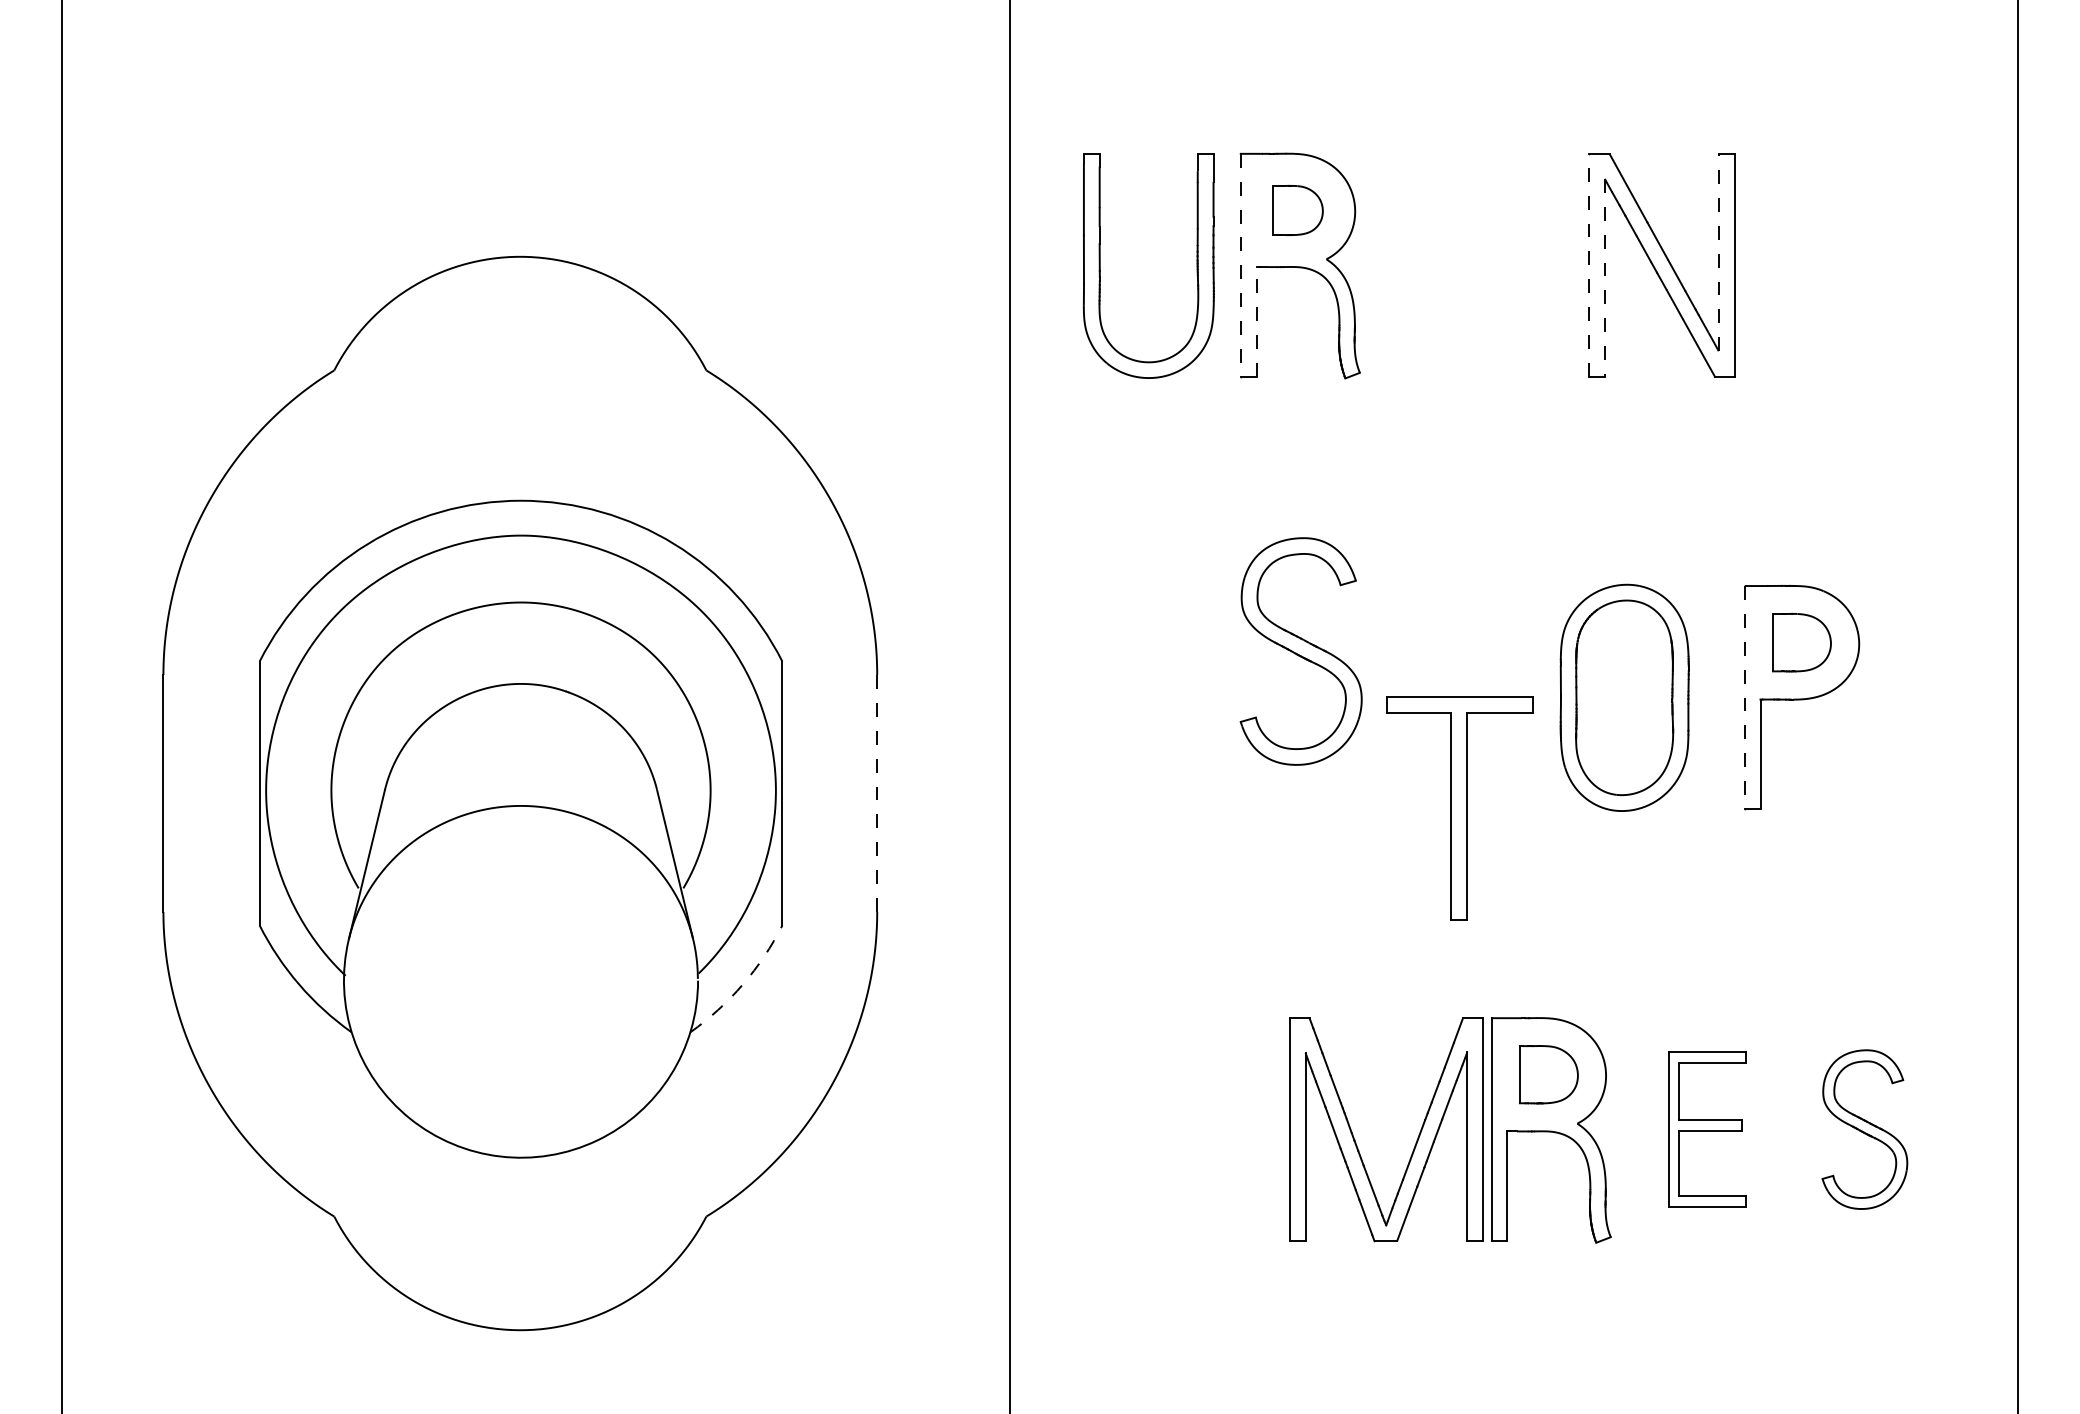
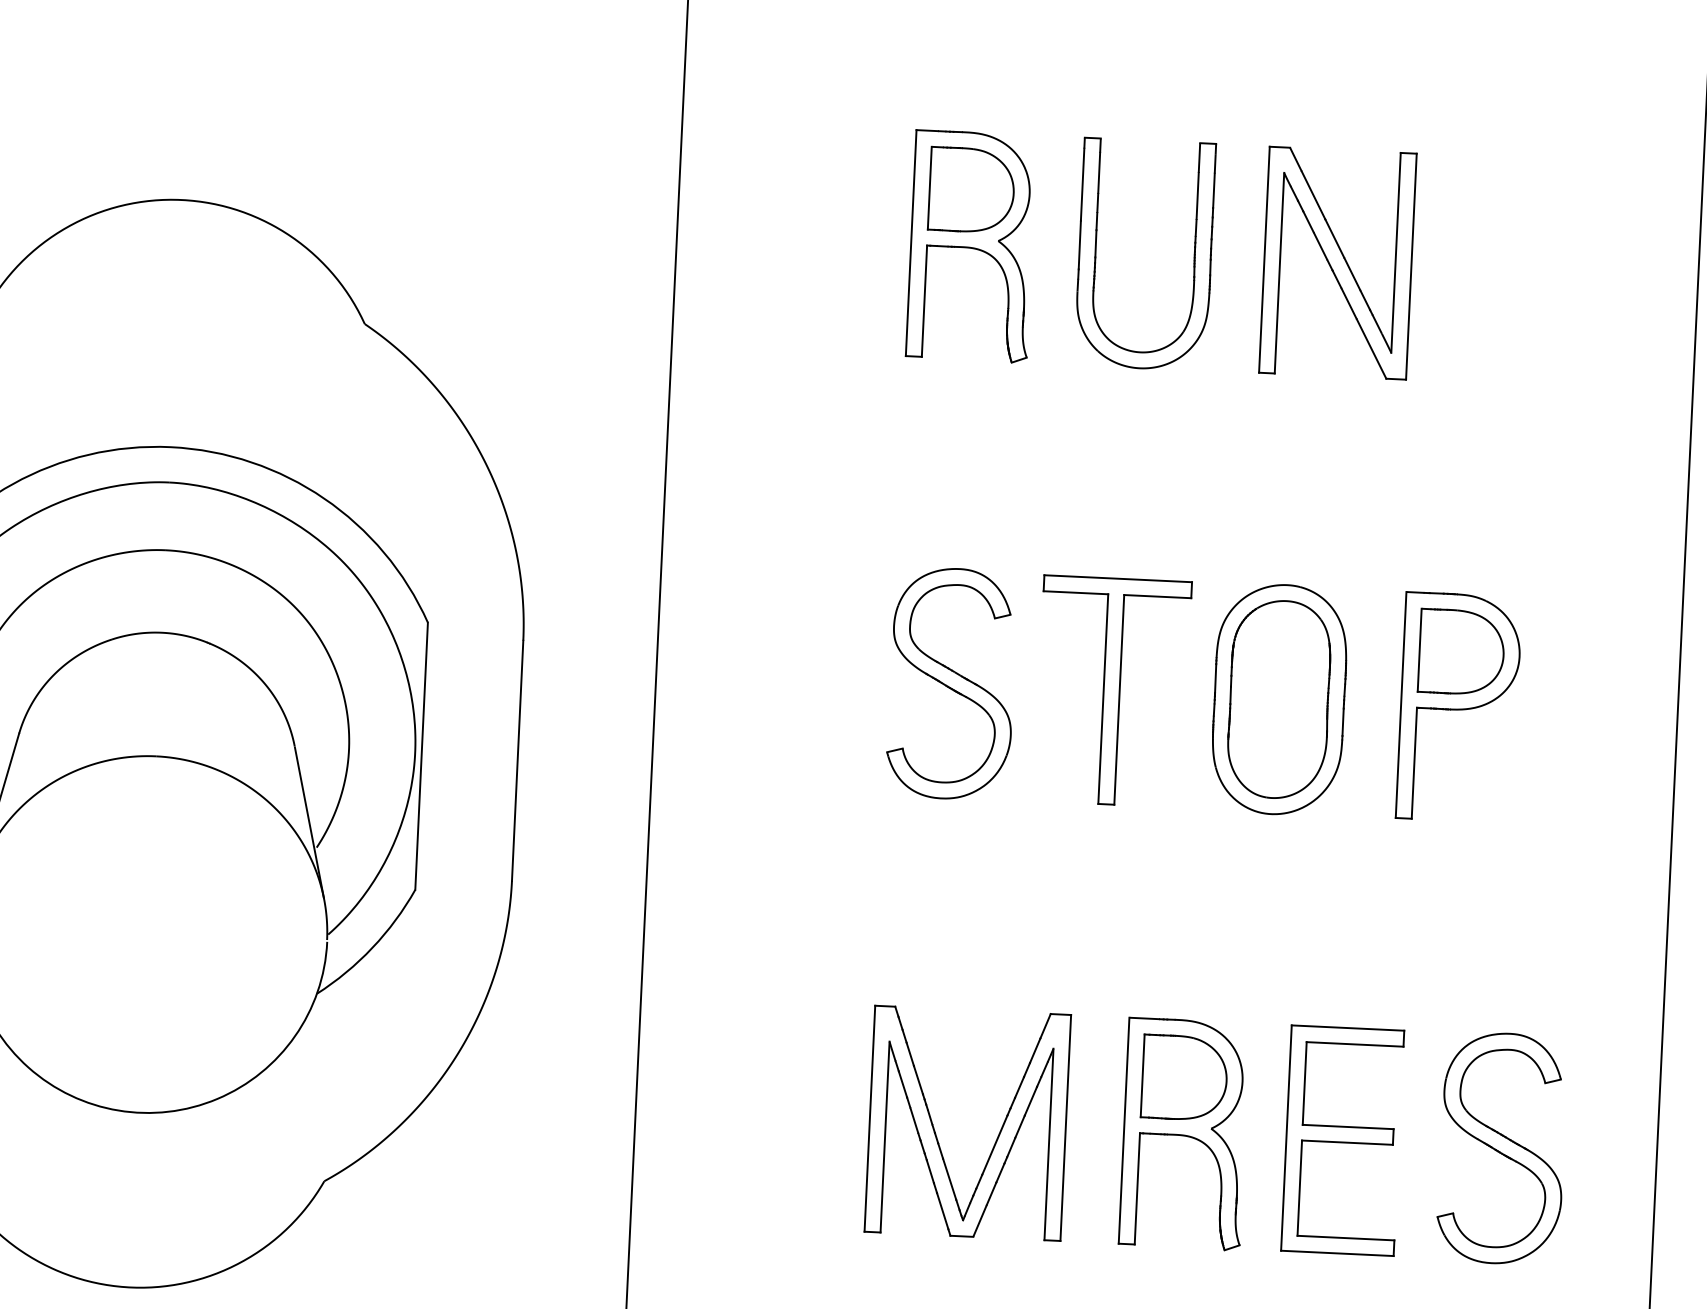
part: (1297, 210) -> (971, 190), size x1.67
line: (1718, 252) -> (1395, 252), dashed -> solid
part: (1100, 265) -> (1096, 251), moved
line: (1240, 265) -> (910, 243), dashed -> solid
line: (1589, 265) -> (1264, 259), dashed -> solid
line: (1604, 278) -> (1279, 273), dashed -> solid
line: (1256, 321) -> (924, 300), dashed -> solid
part: (1801, 642) -> (1461, 651), size x1.43
part: (1300, 651) -> (951, 683), moved
line: (1744, 697) -> (1400, 704), dashed -> solid
line: (877, 793) -> (517, 760), dashed -> solid
part: (1459, 808) -> (1112, 691), moved
arc: (742, 984) -> (372, 947), dashed -> solid
part: (1548, 1074) -> (1184, 1077), size x1.43
part: (1707, 1129) -> (1342, 1140), size x1.43
part: (1864, 1129) -> (1501, 1148), size x1.43
part: (1415, 1142) -> (996, 1137), moved

